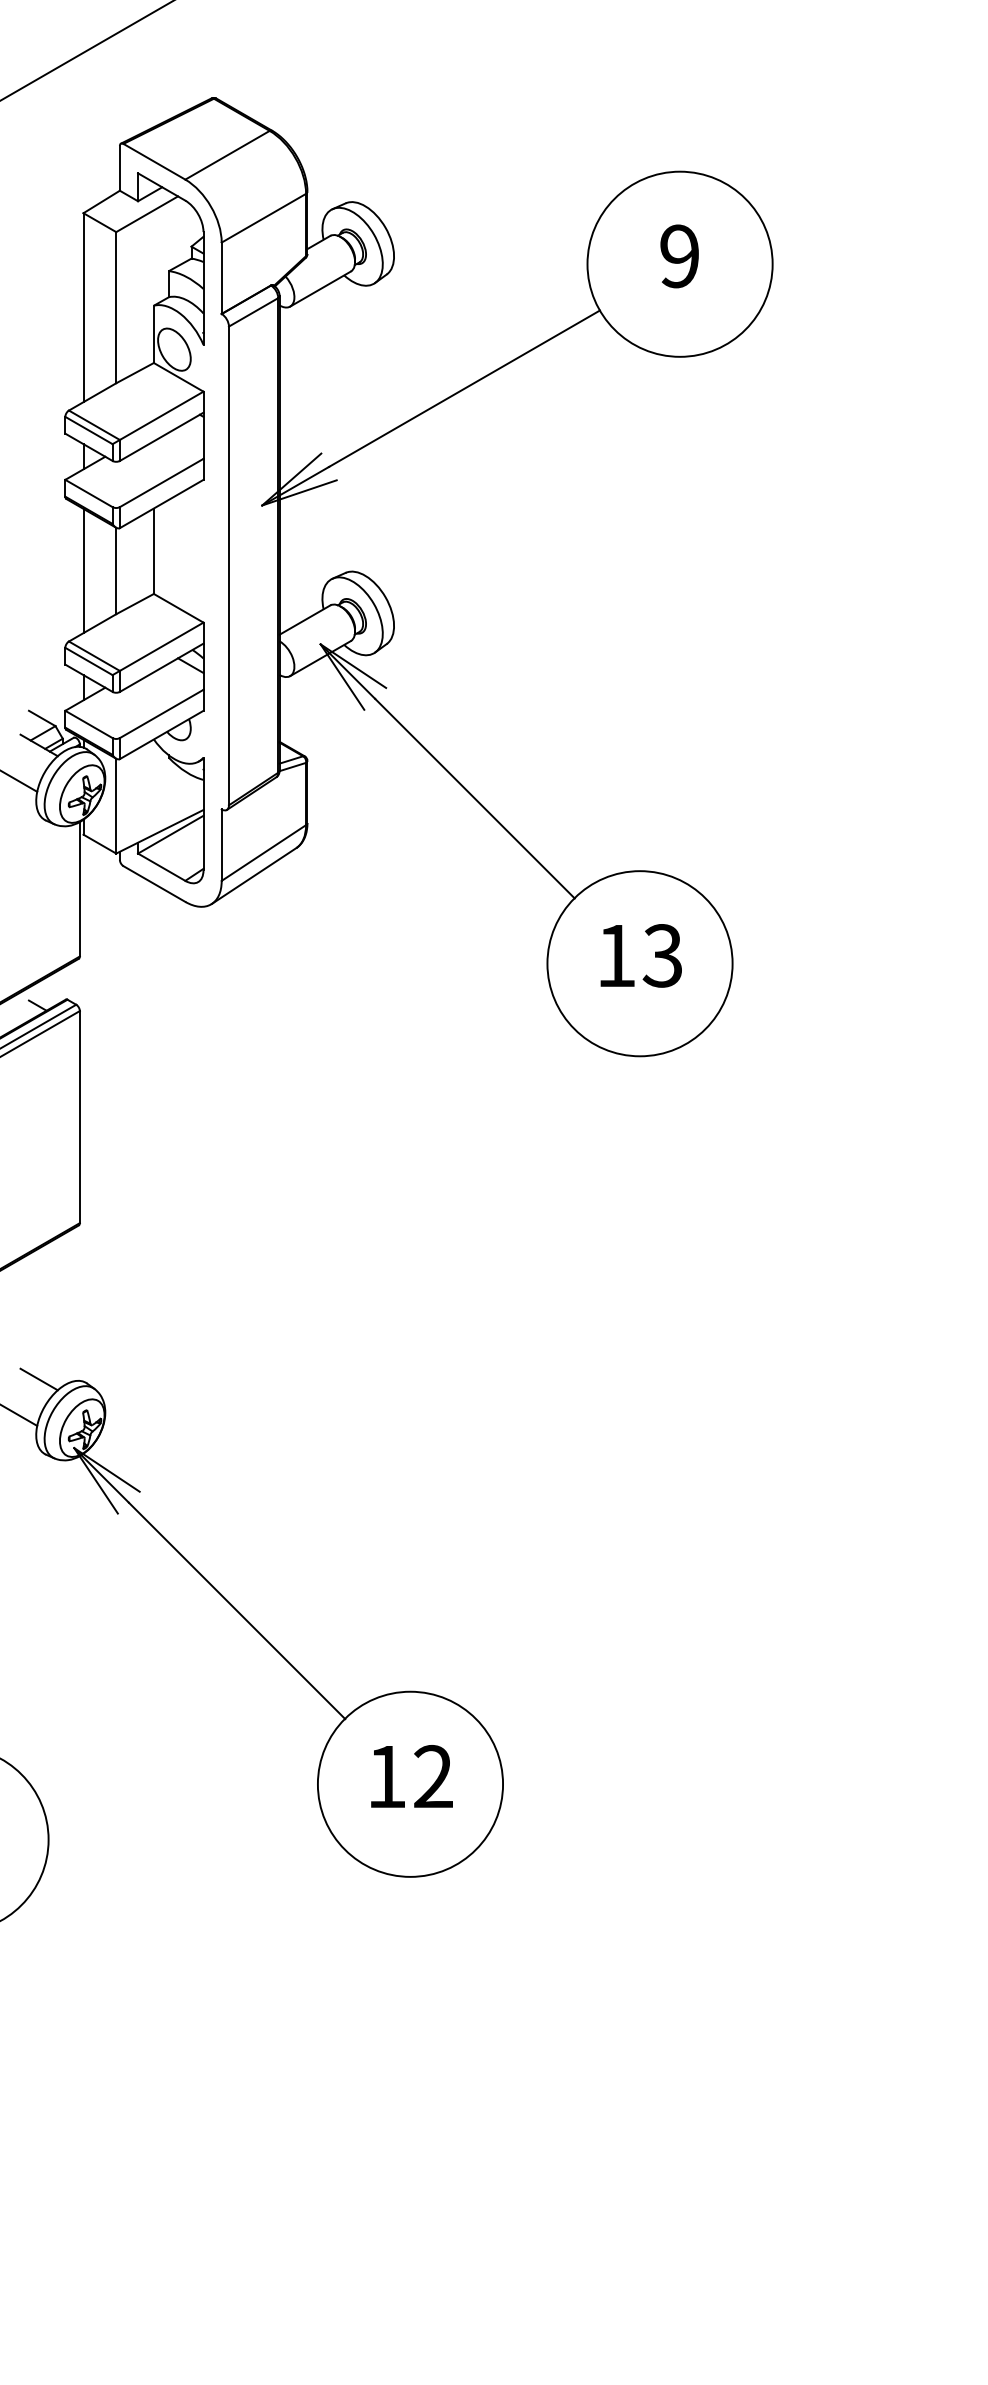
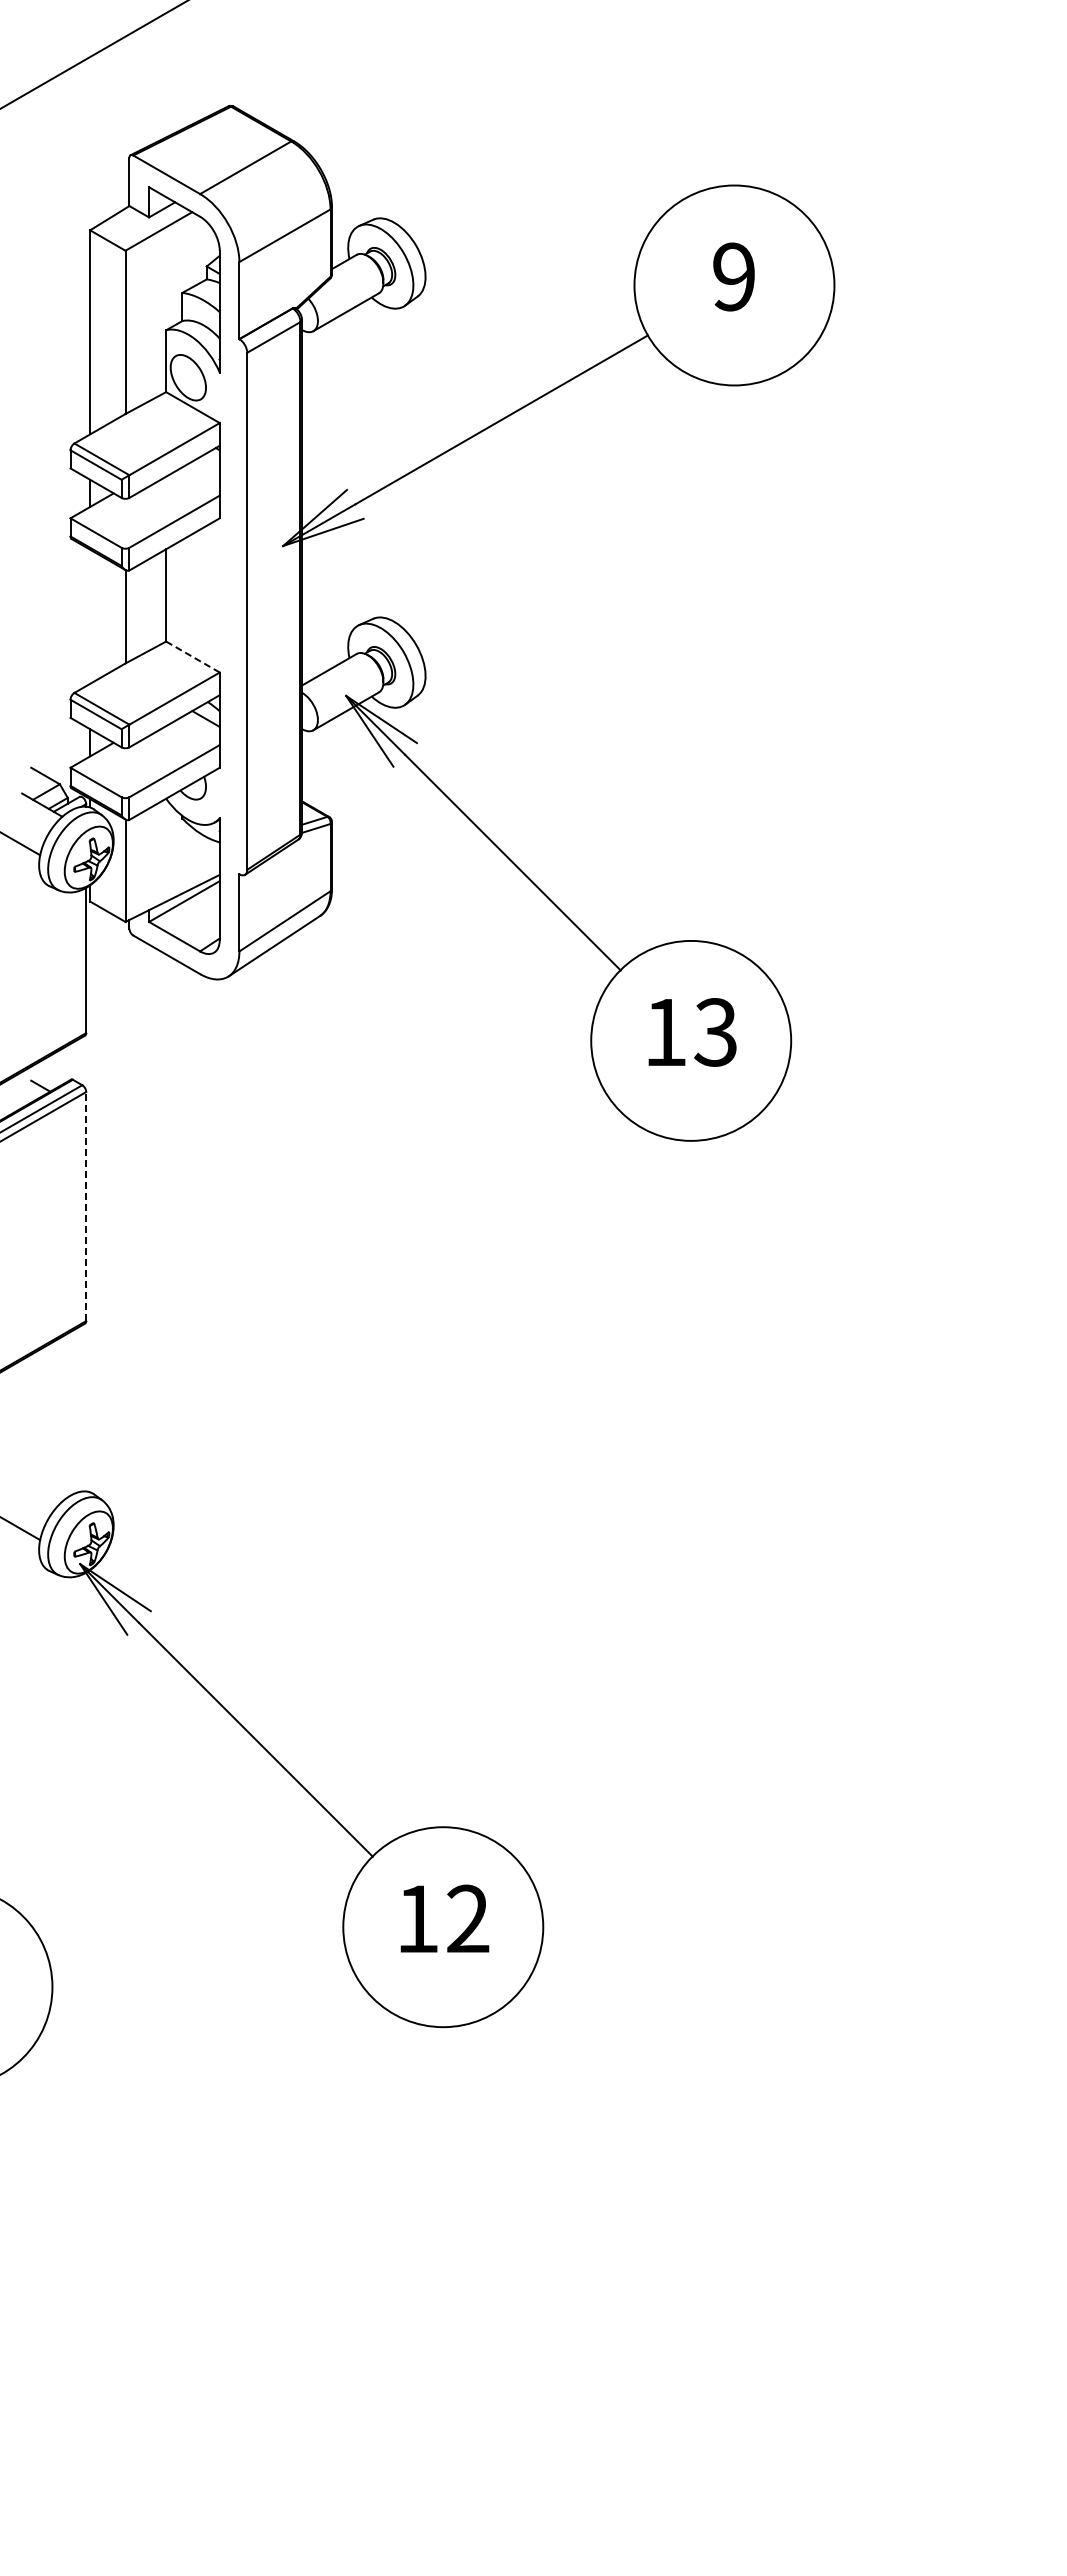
line: (83, 570) -> (90, 616), removed
line: (178, 608) -> (192, 657), solid -> dashed
line: (80, 1117) -> (86, 1206), solid -> dashed
line: (39, 1379) -> (42, 1489), removed

